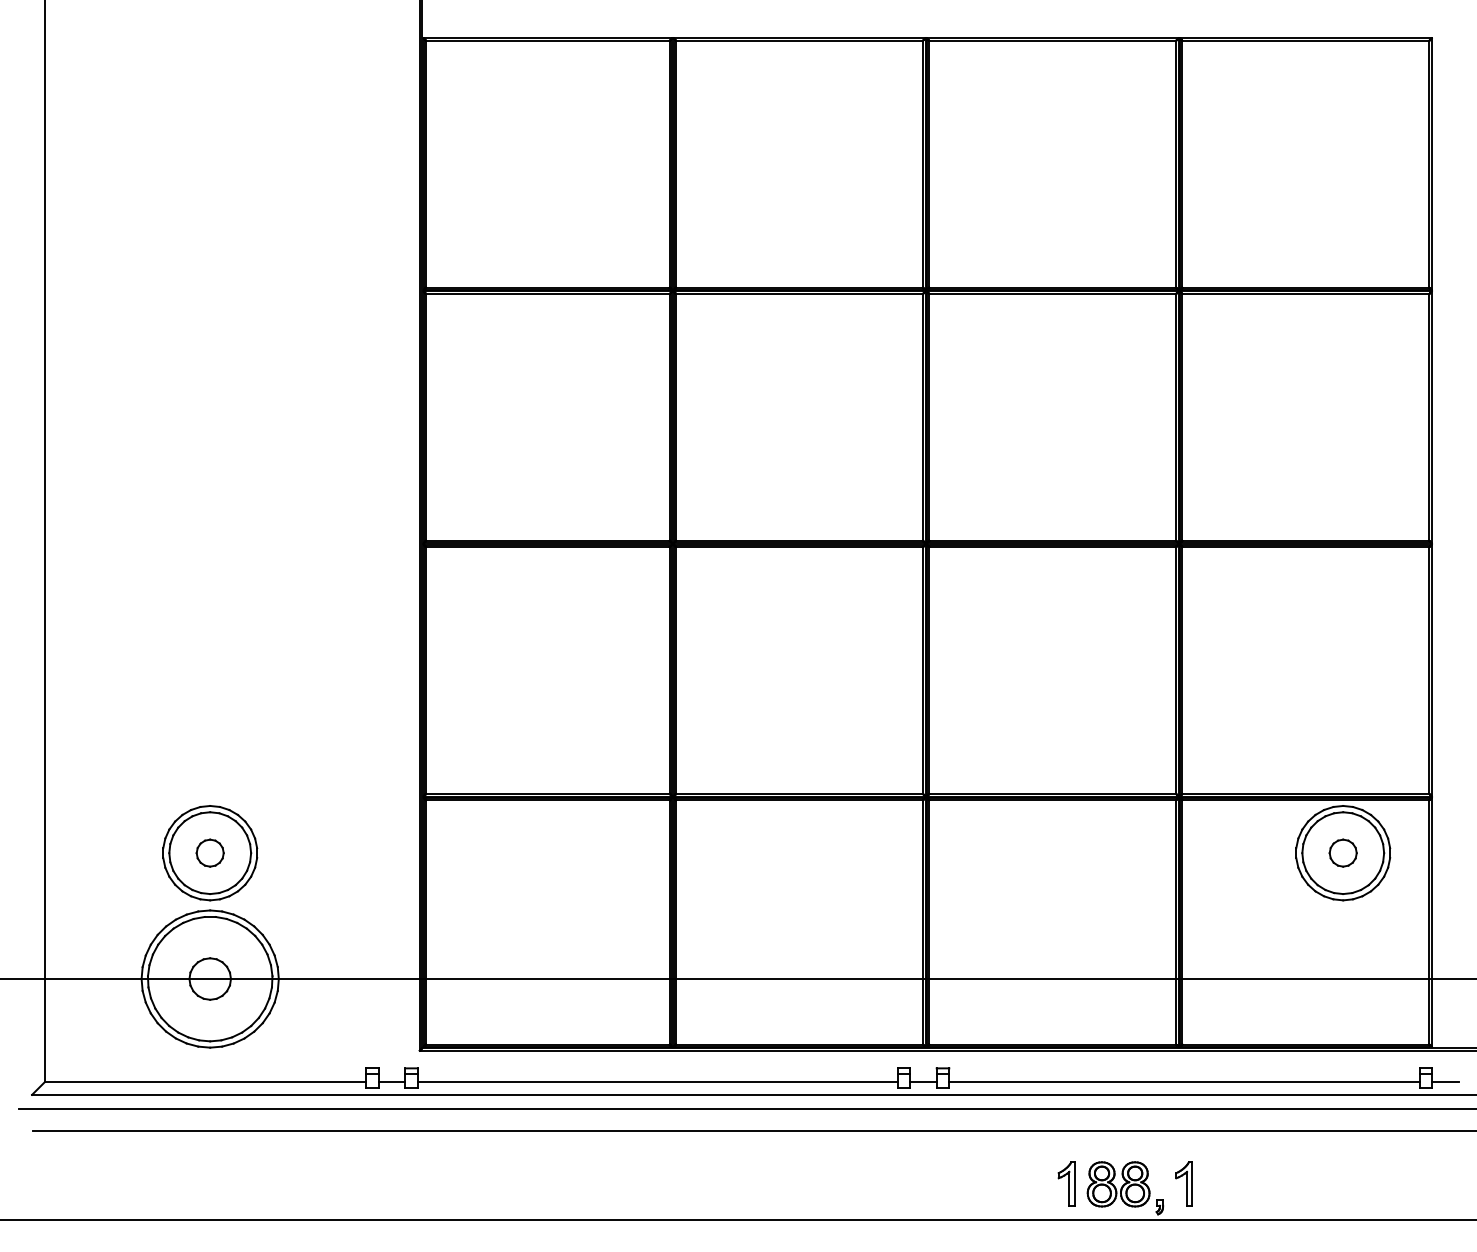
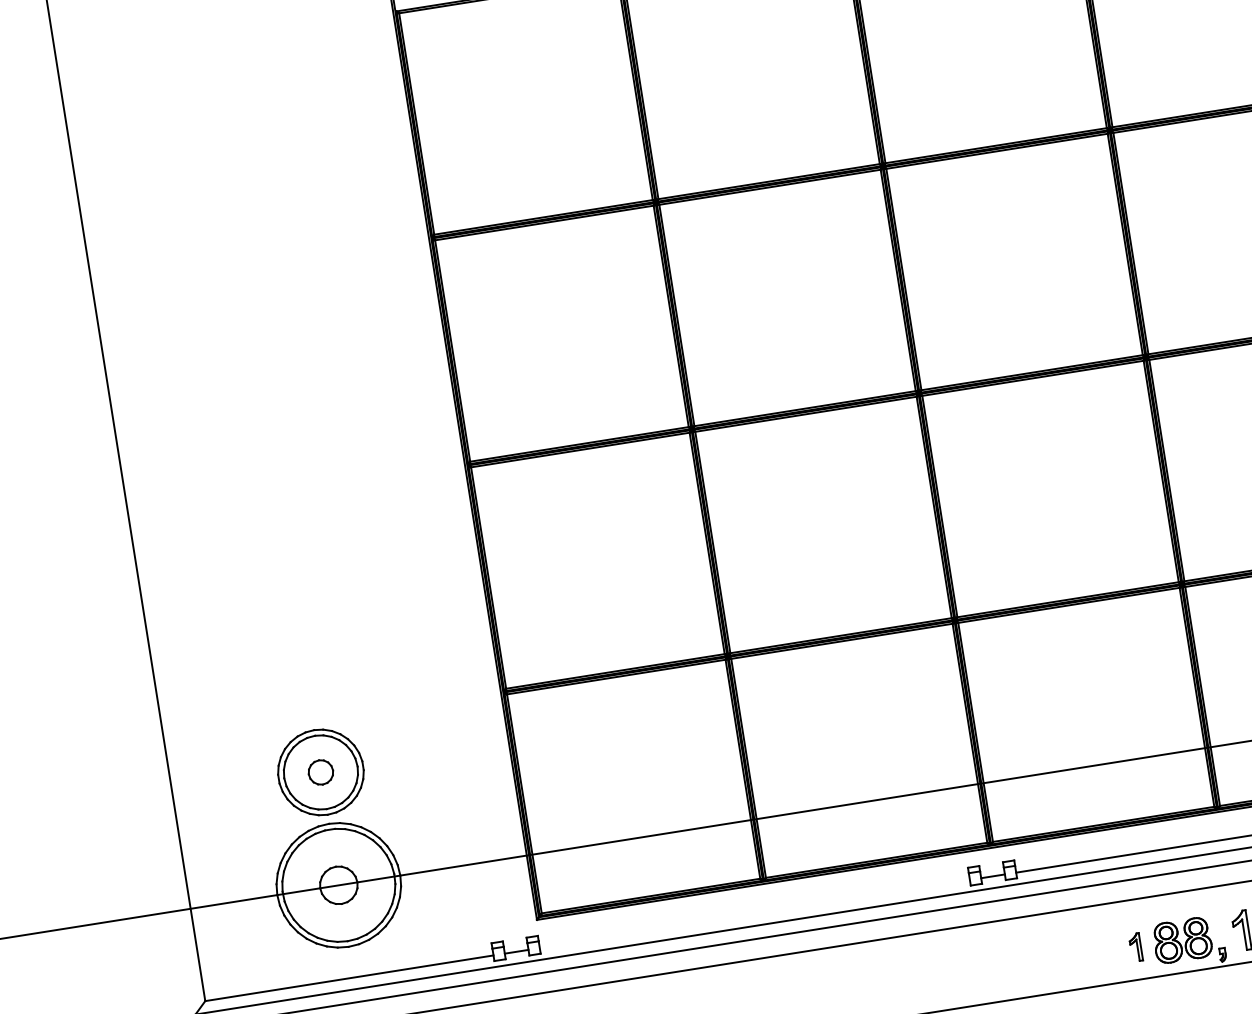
line: (657, 1081) -> (754, 913), removed
part: (1066, 1183) -> (1135, 947), size x0.7

